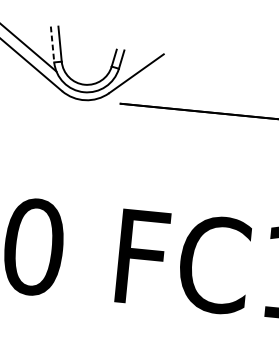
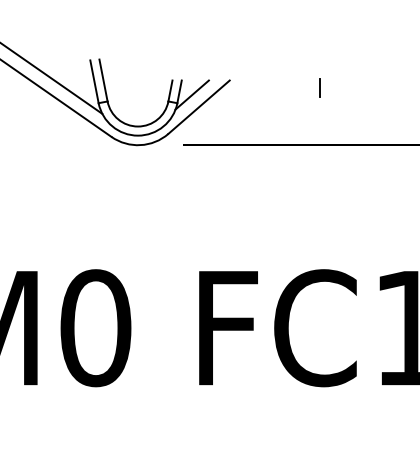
line: (52, 44) -> (94, 81), dashed -> solid
line: (131, 62) -> (191, 94), added
line: (237, 67) -> (319, 87), added

